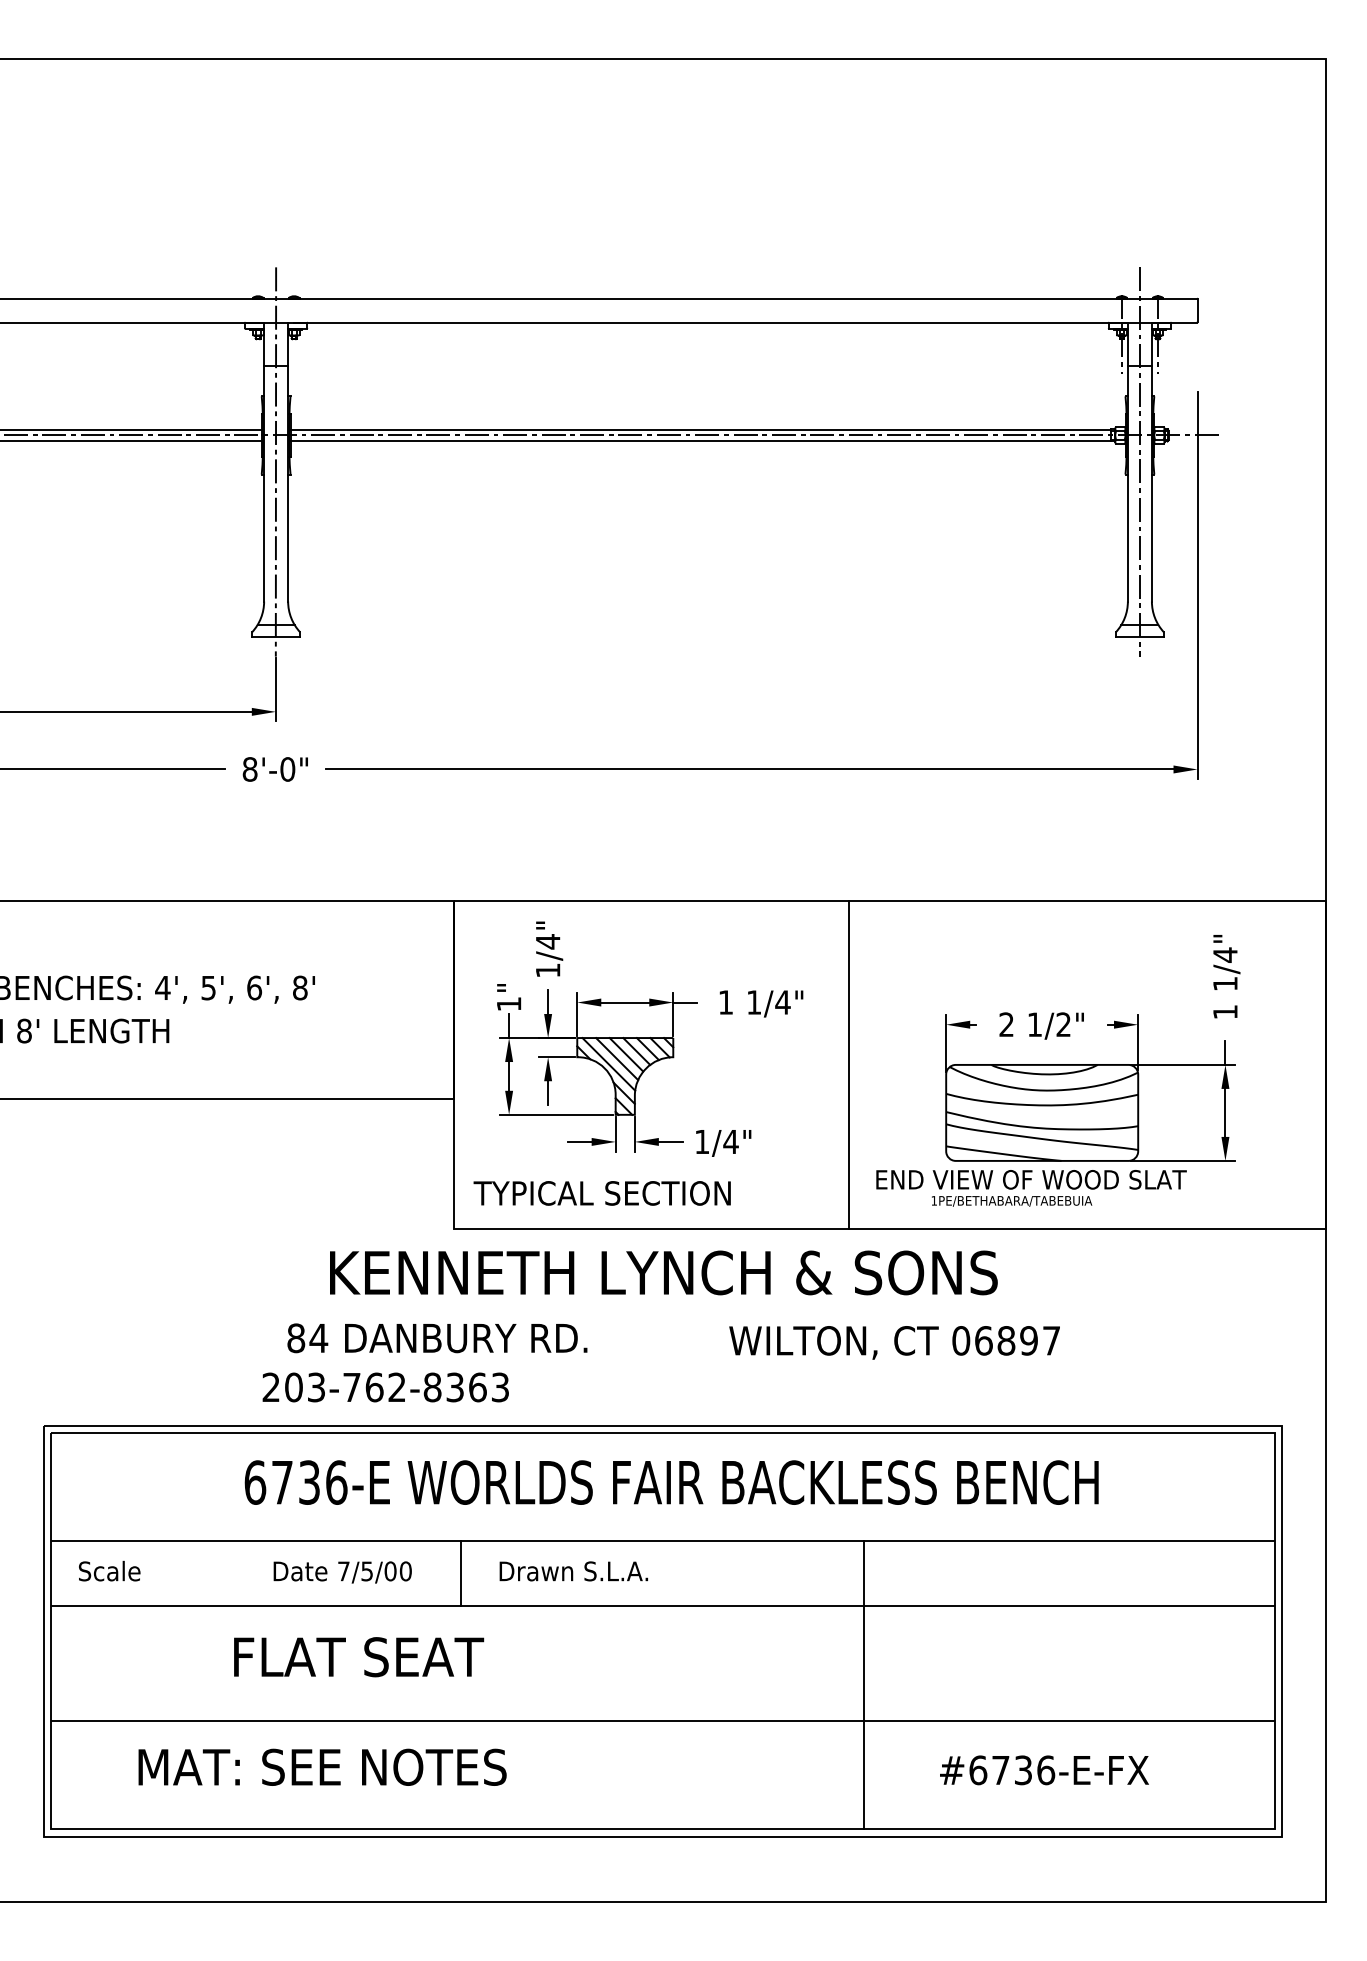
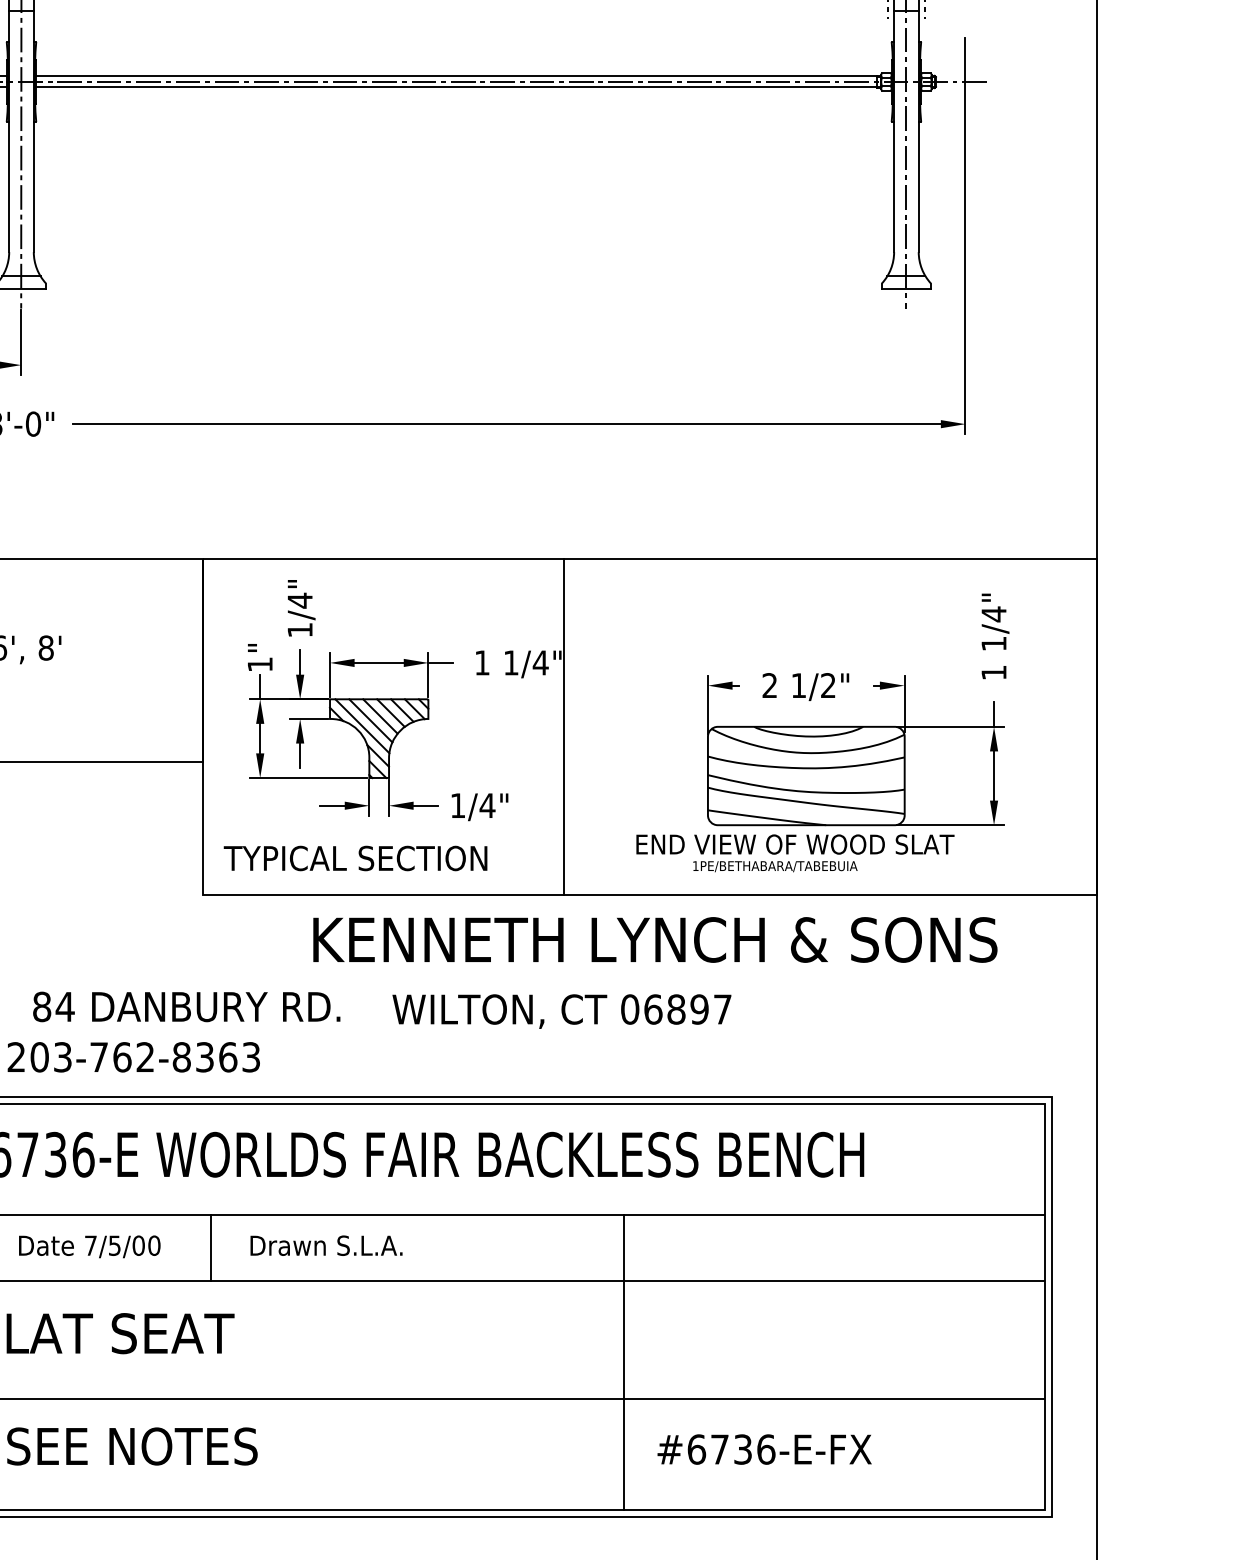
line: (848, 1065) -> (563, 727), moved
text: (663, 1272) -> (655, 939), moved
text: (894, 1342) -> (561, 1011), moved
text: (1044, 1770) -> (764, 1449), moved

